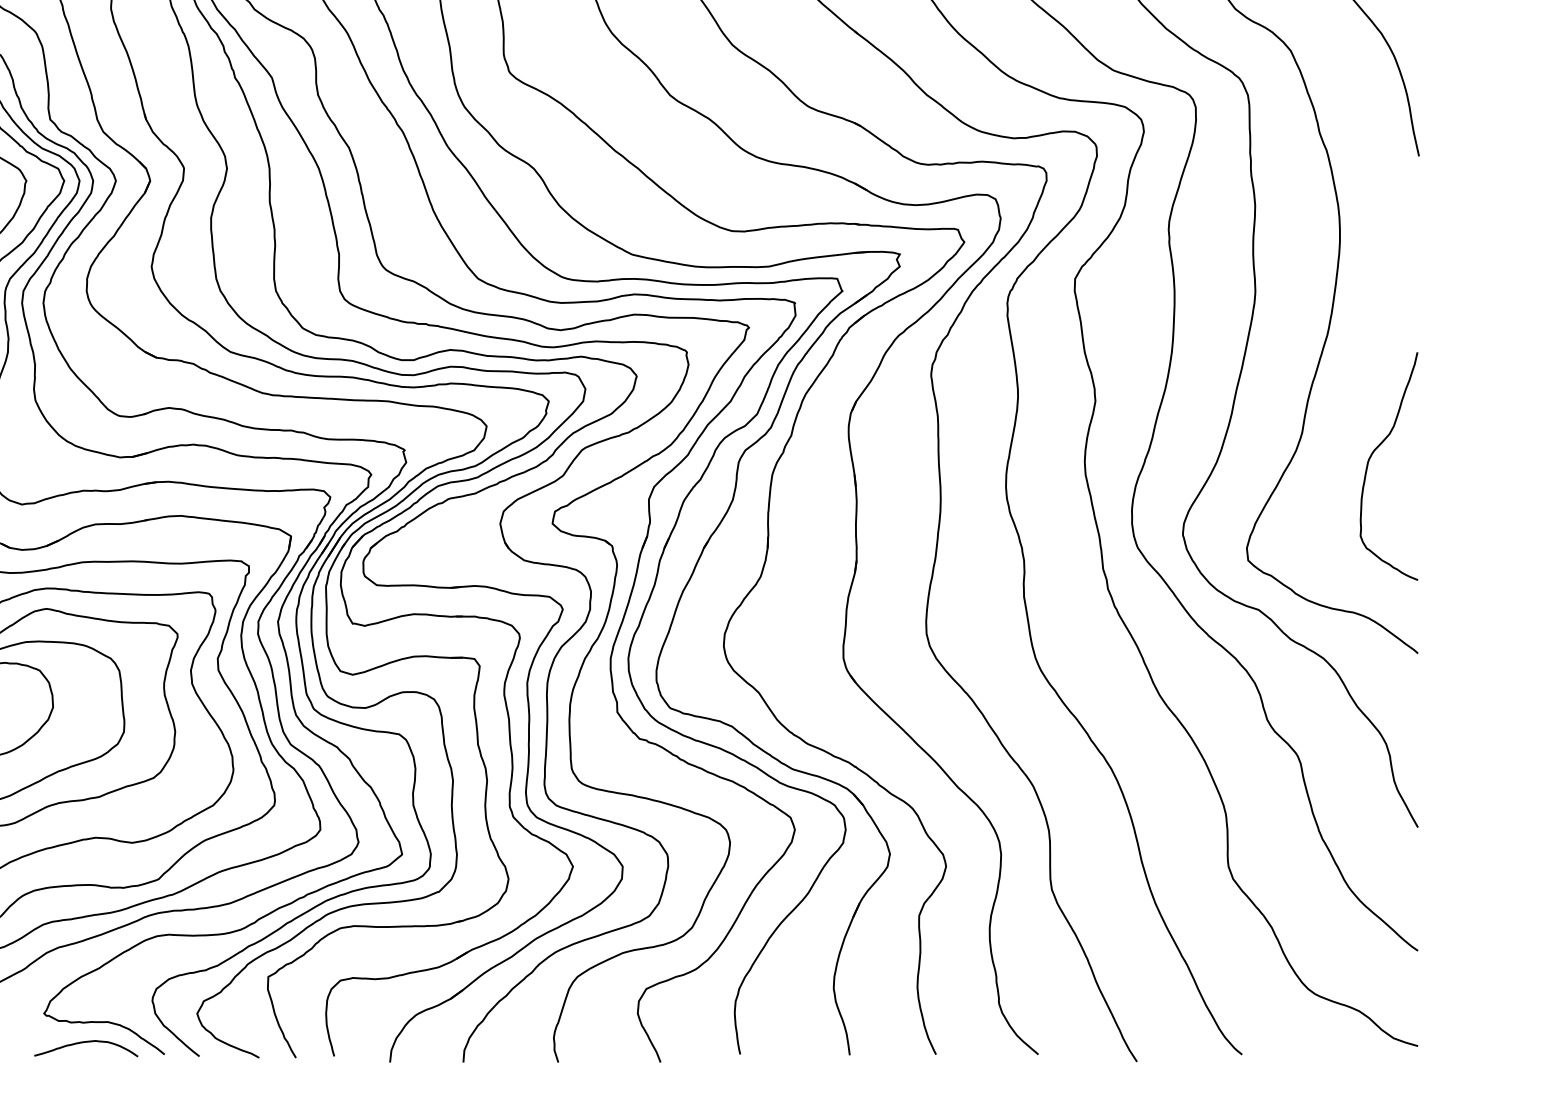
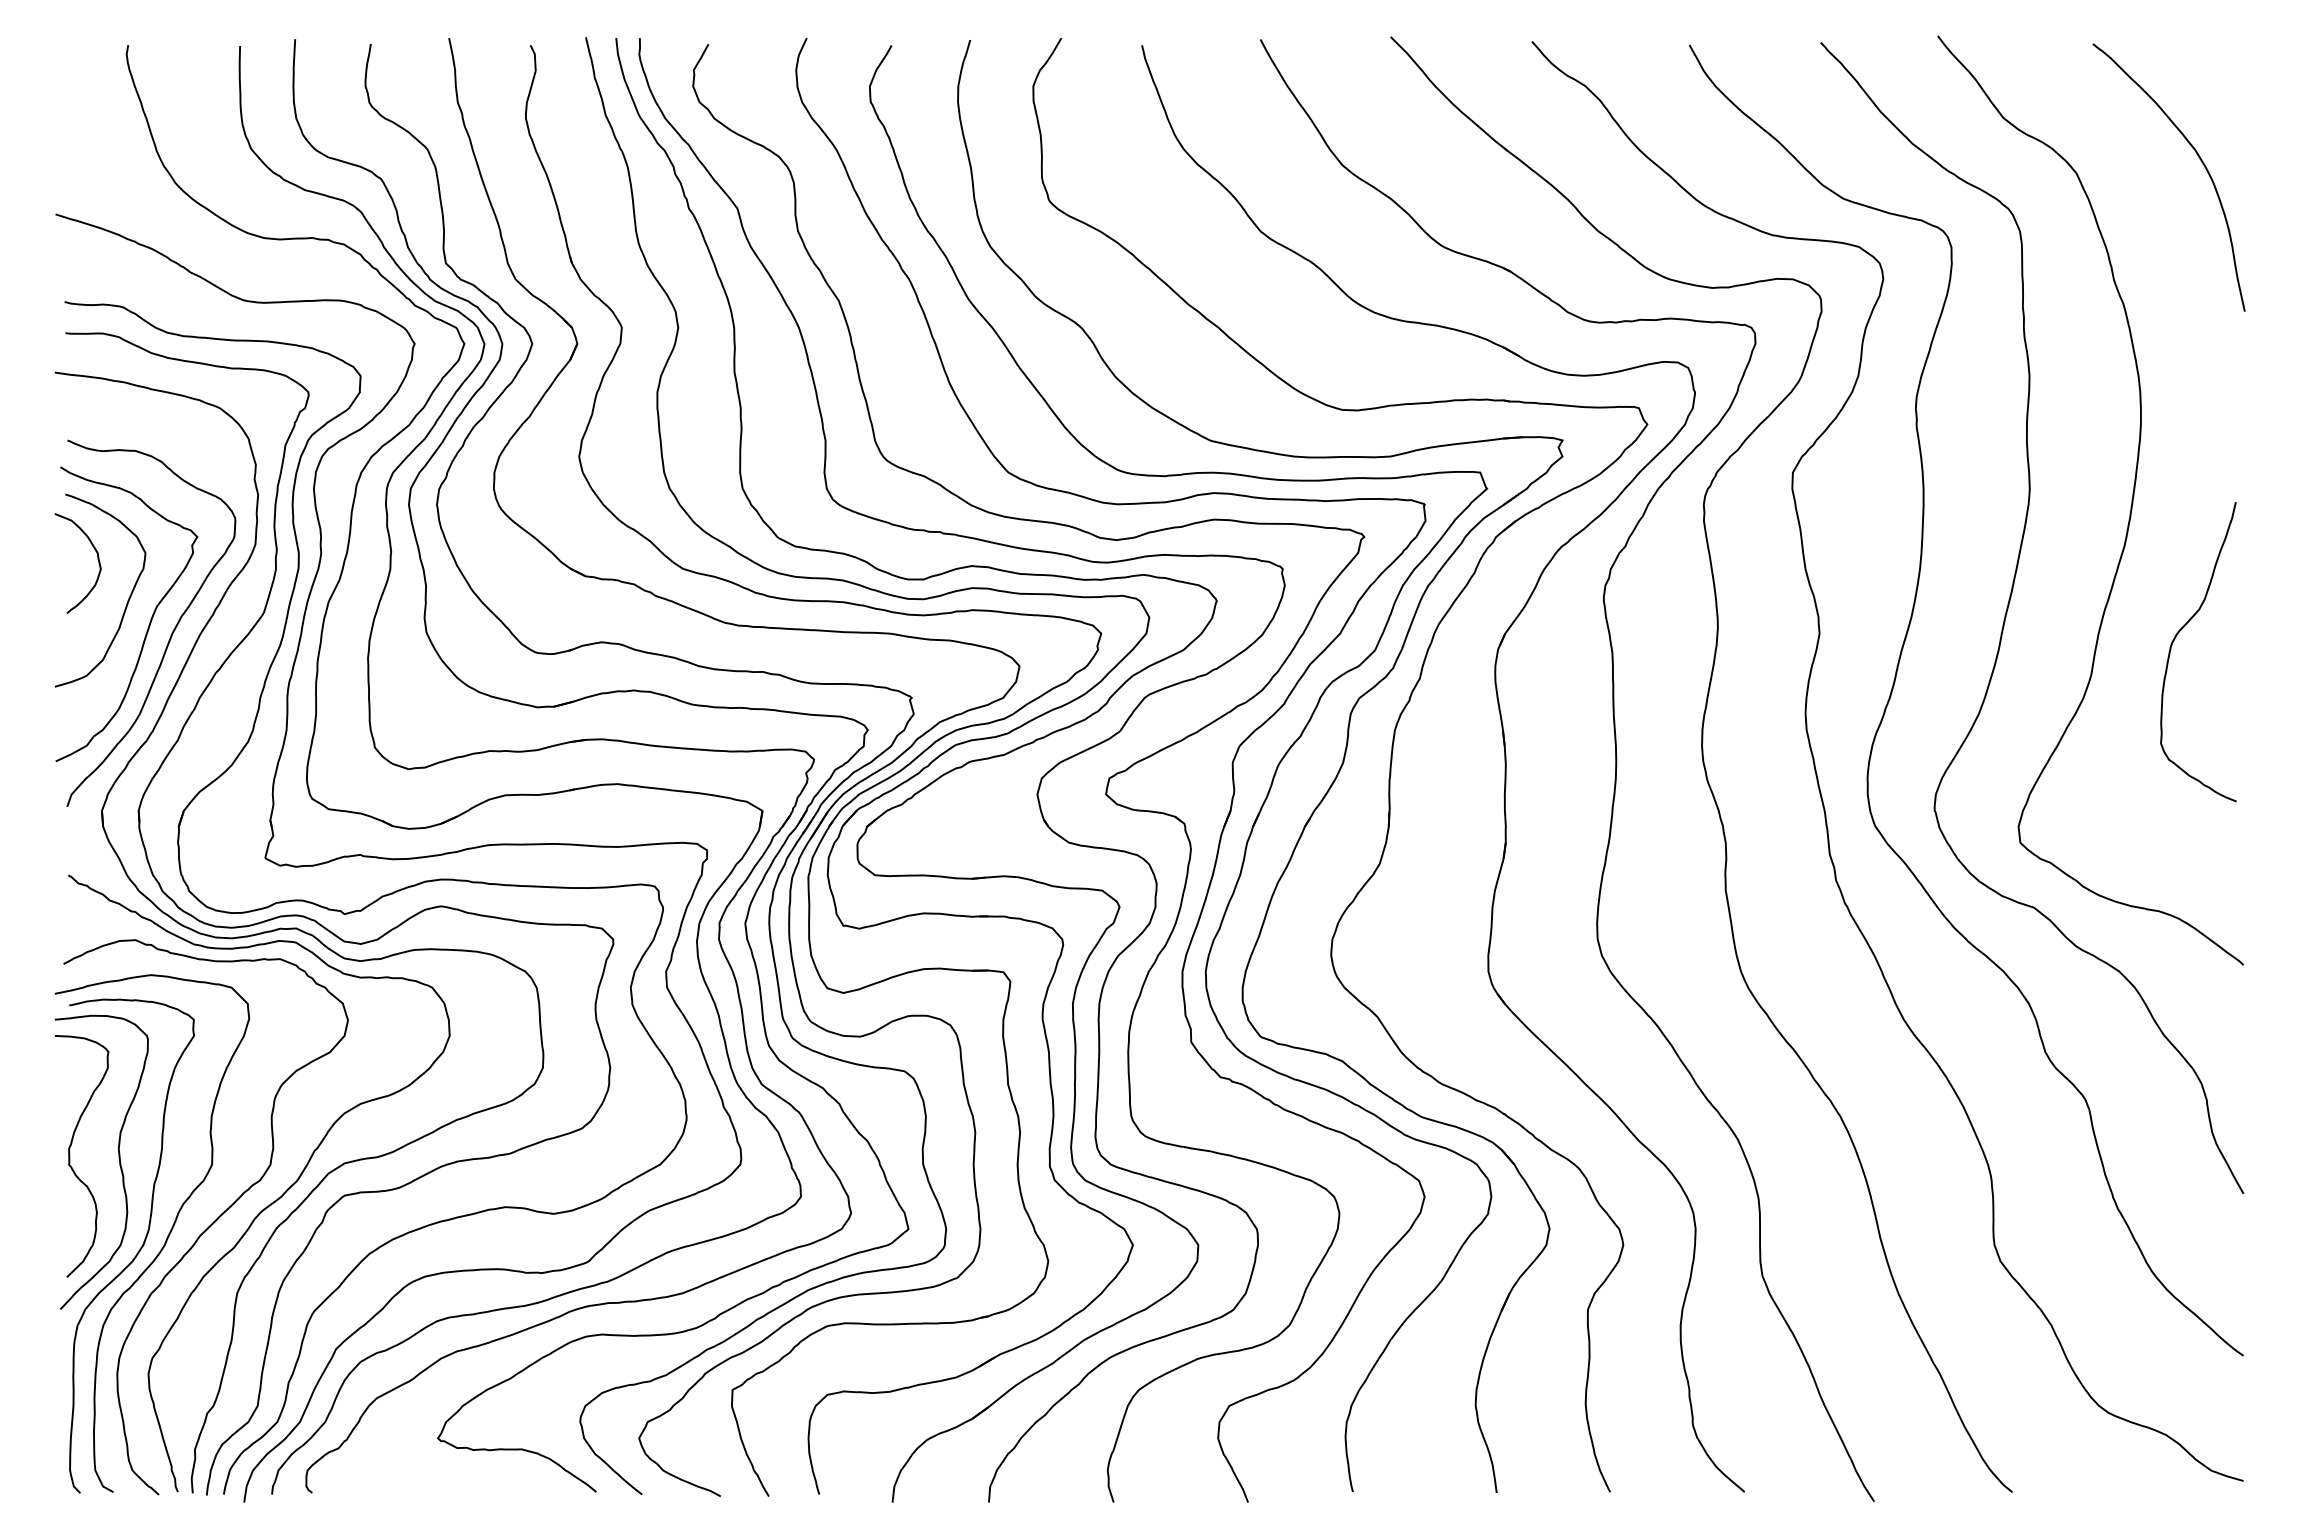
curve: (1371, 456) -> (2175, 639), moved
curve: (86, 1042) -> (493, 1476), removed

